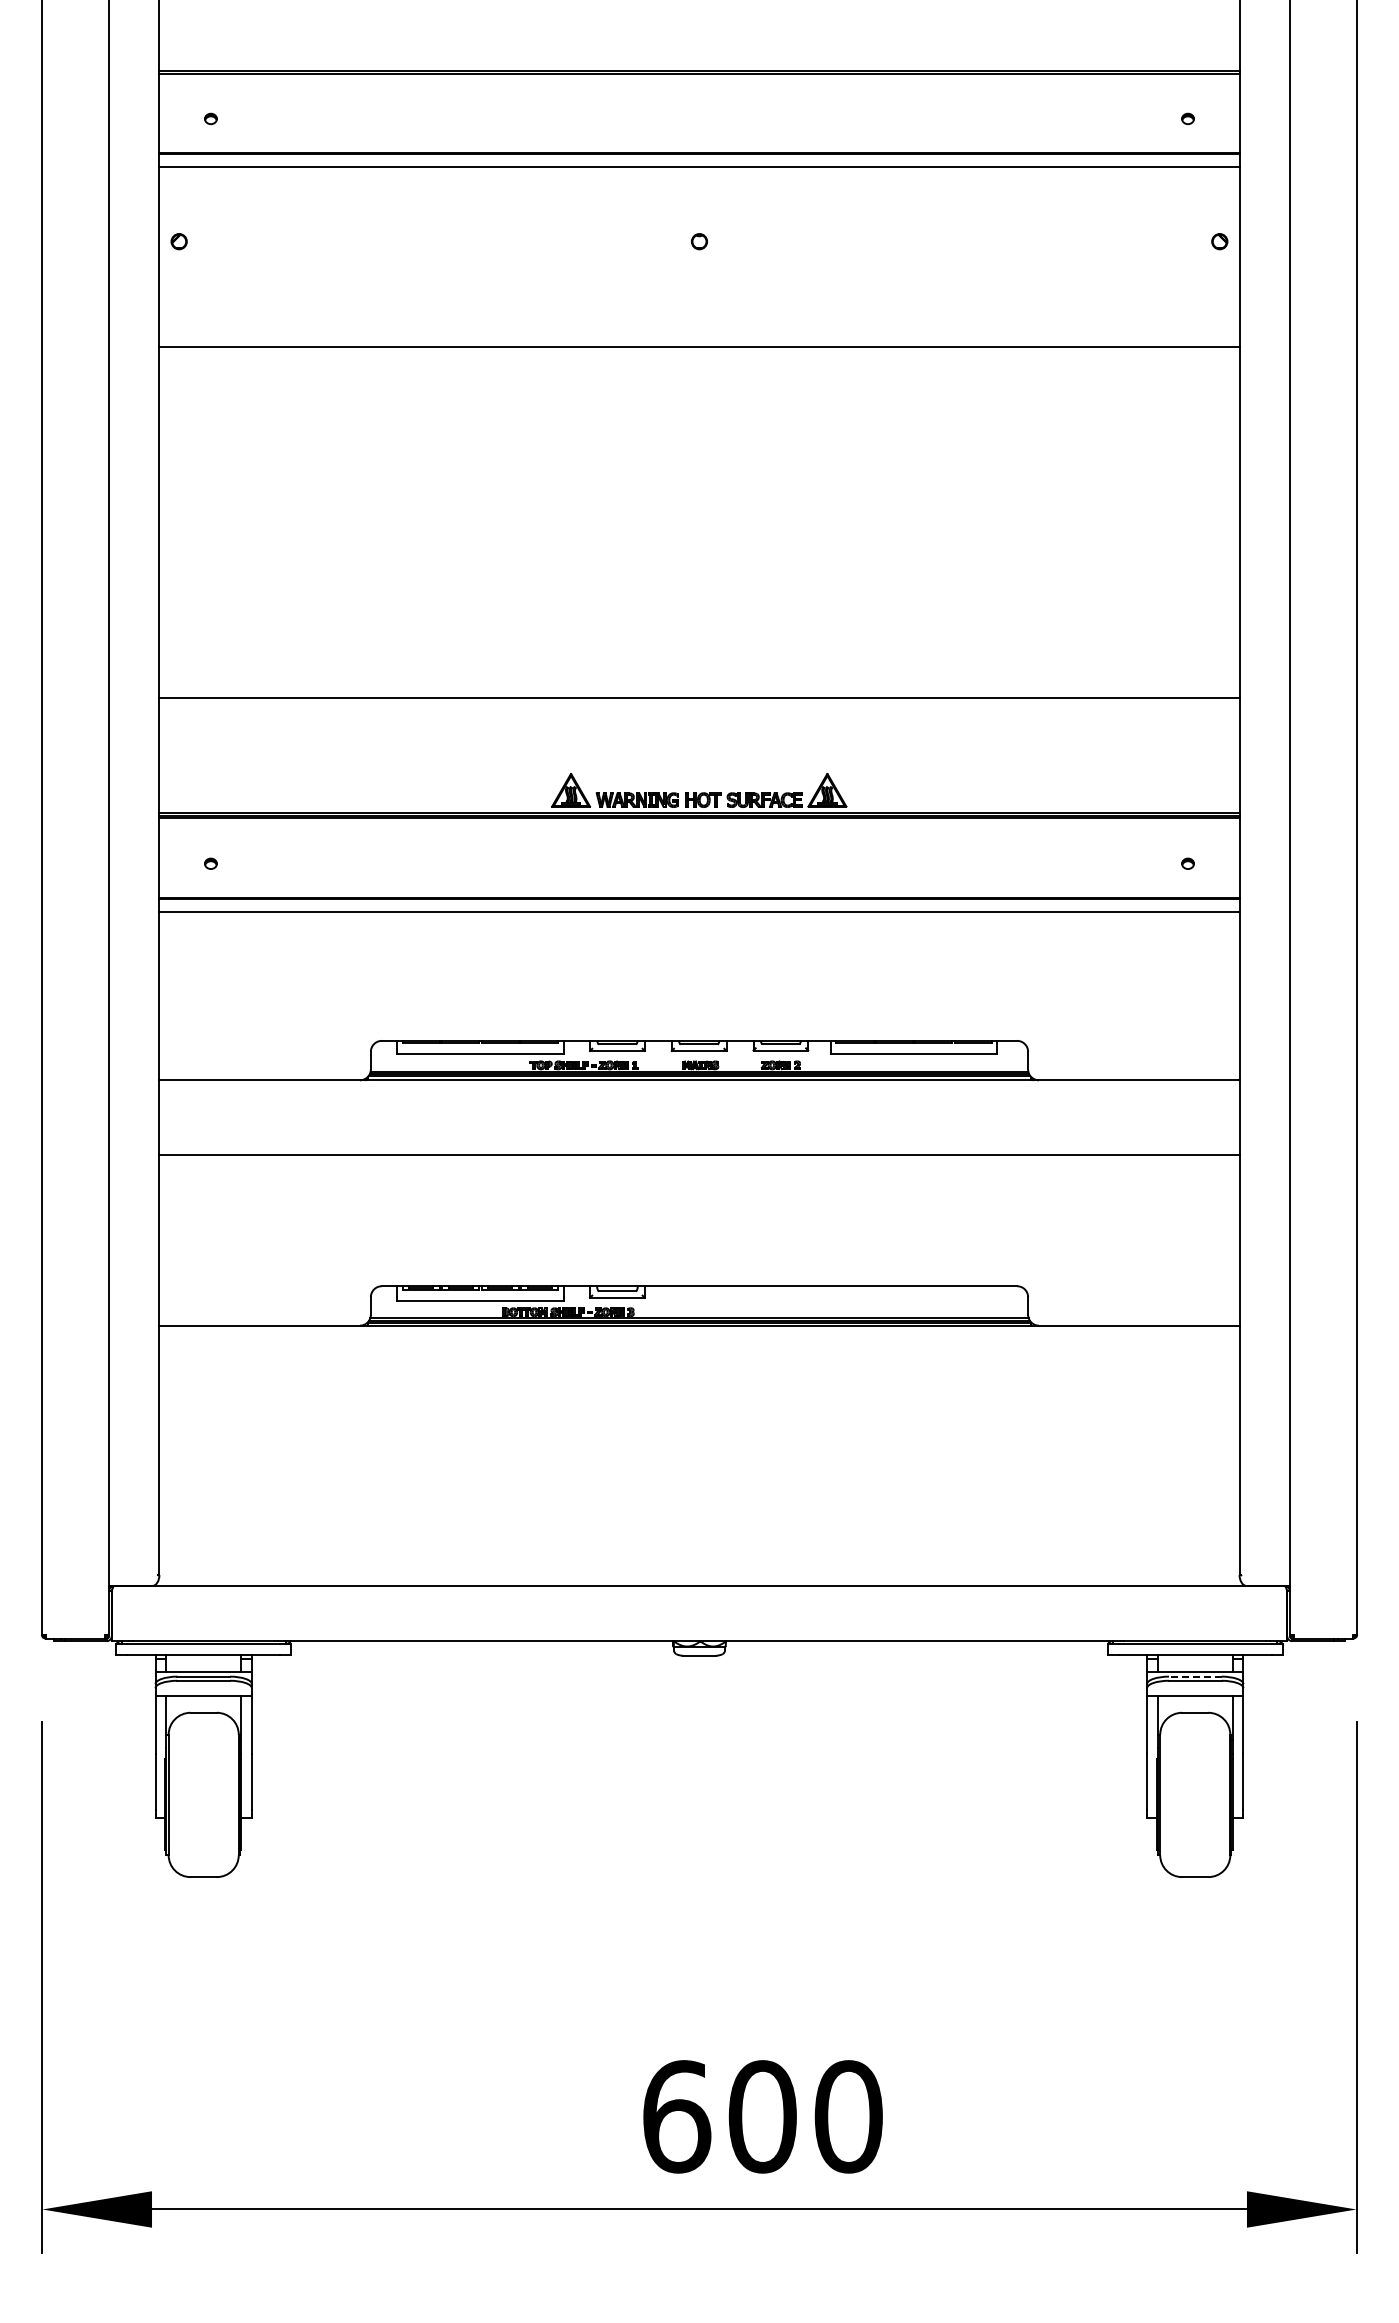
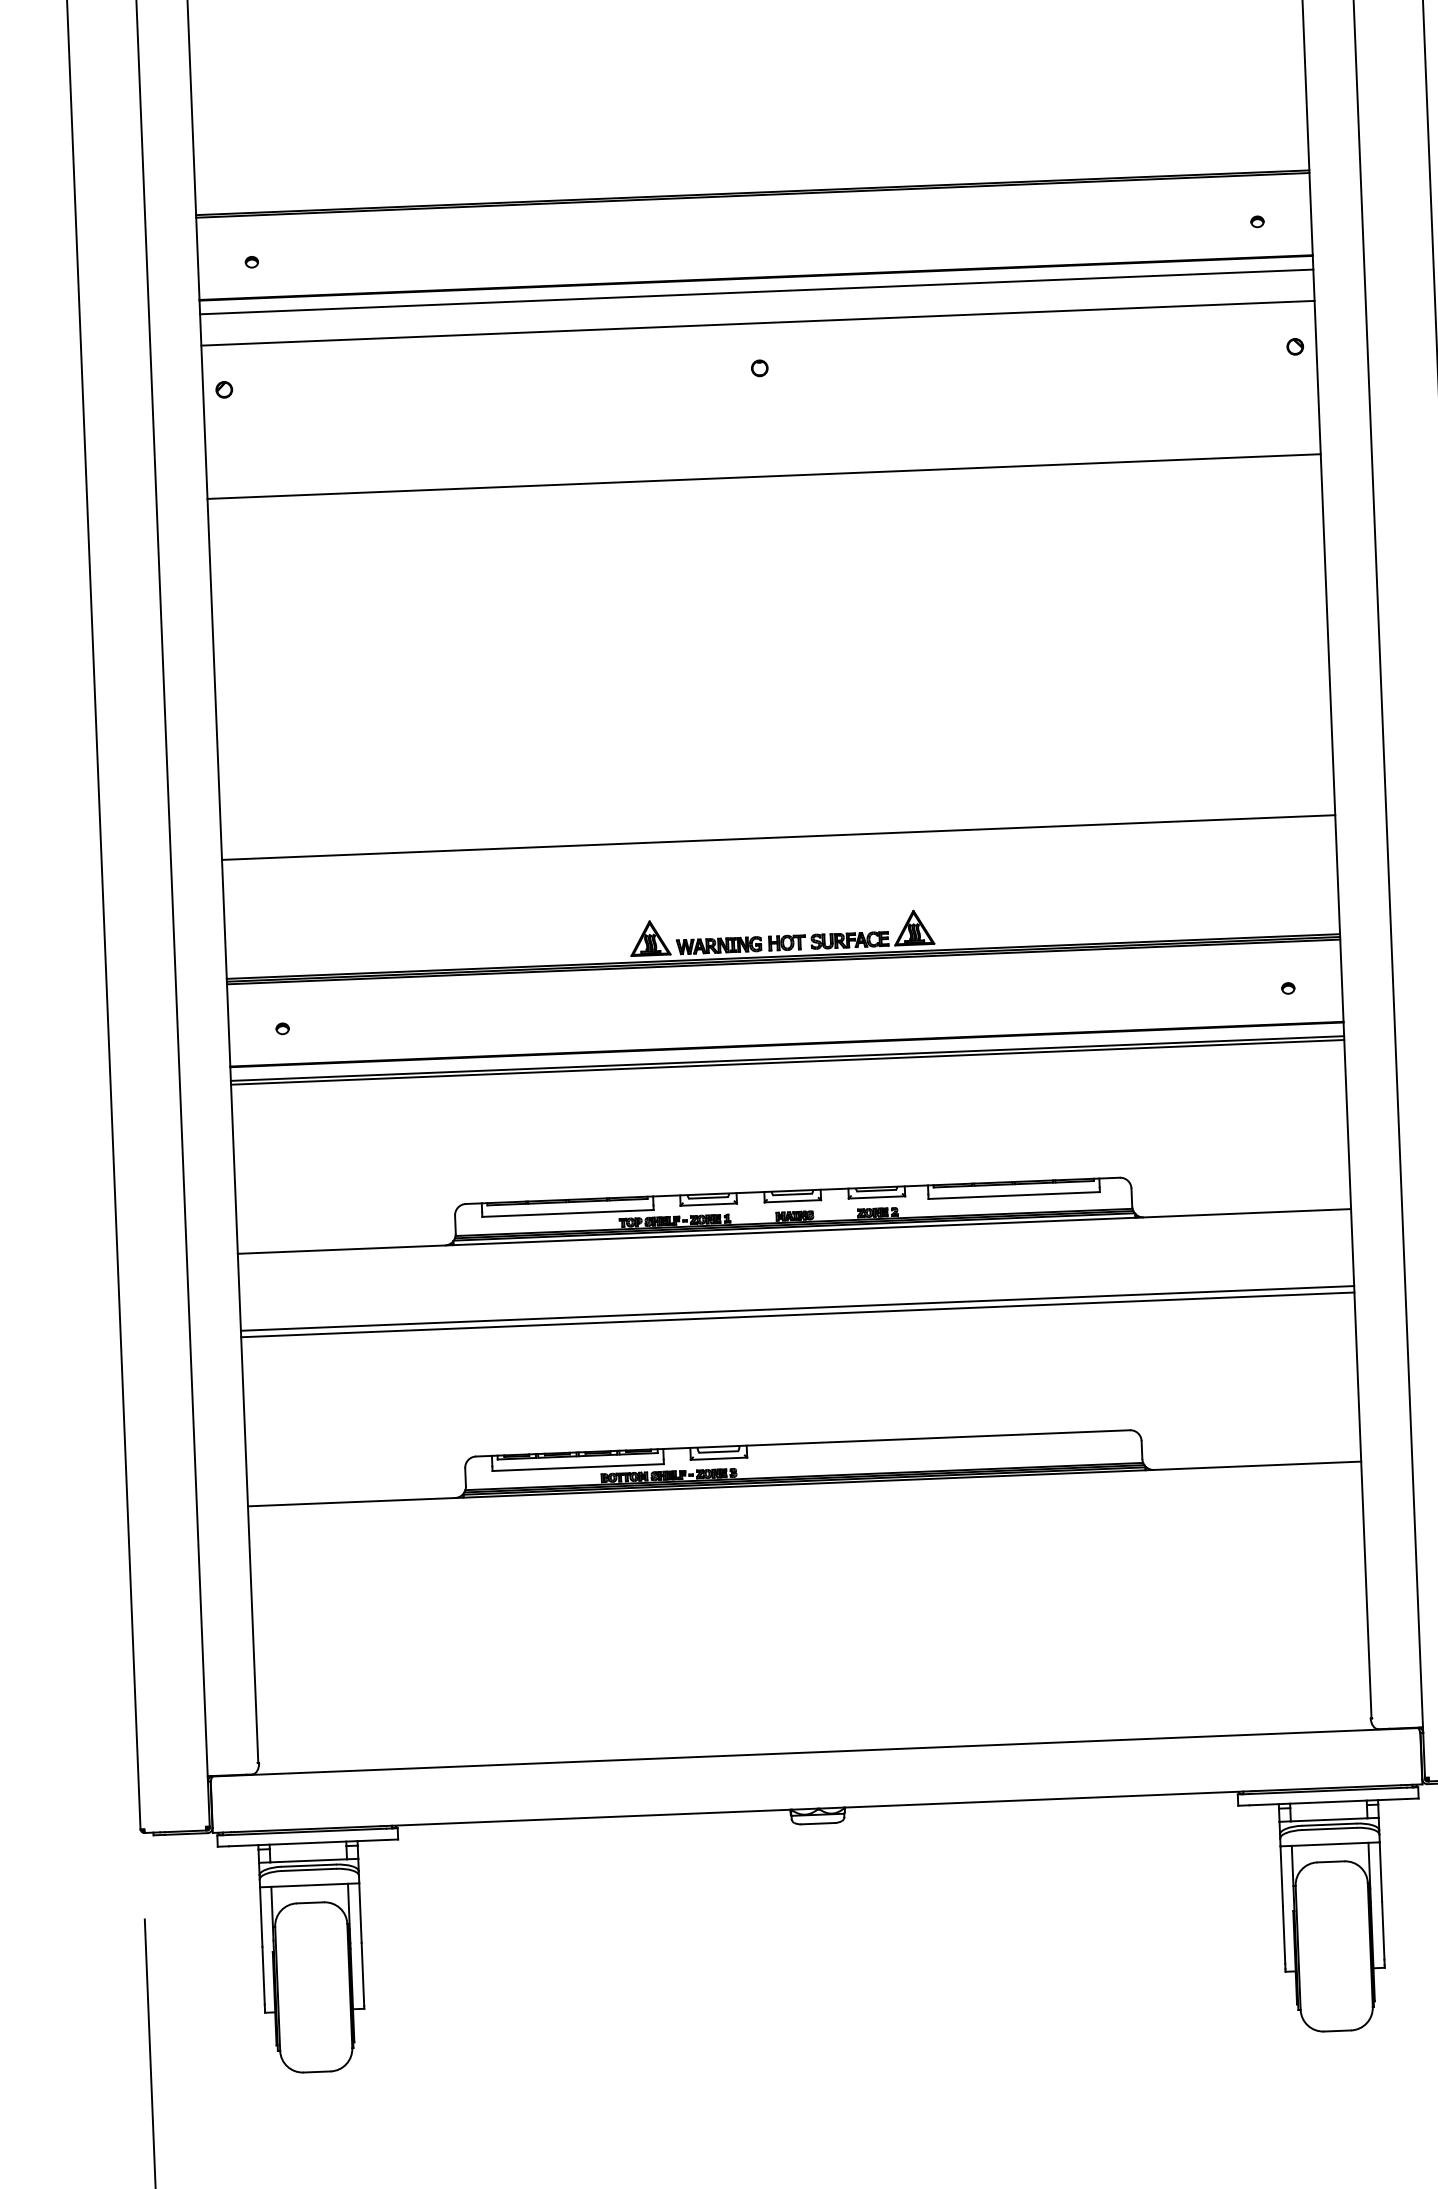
line: (699, 197) -> (757, 322), added
line: (699, 916) -> (787, 1062), added
line: (699, 1161) -> (797, 1315), added
line: (1194, 1676) -> (1328, 1824), dashed -> solid

